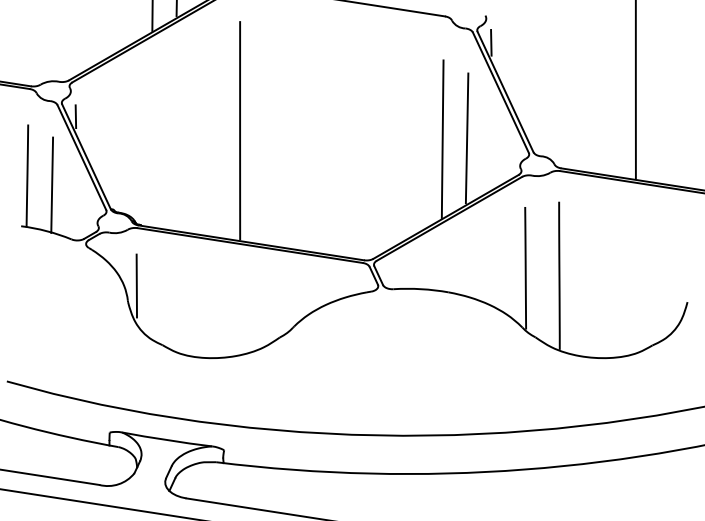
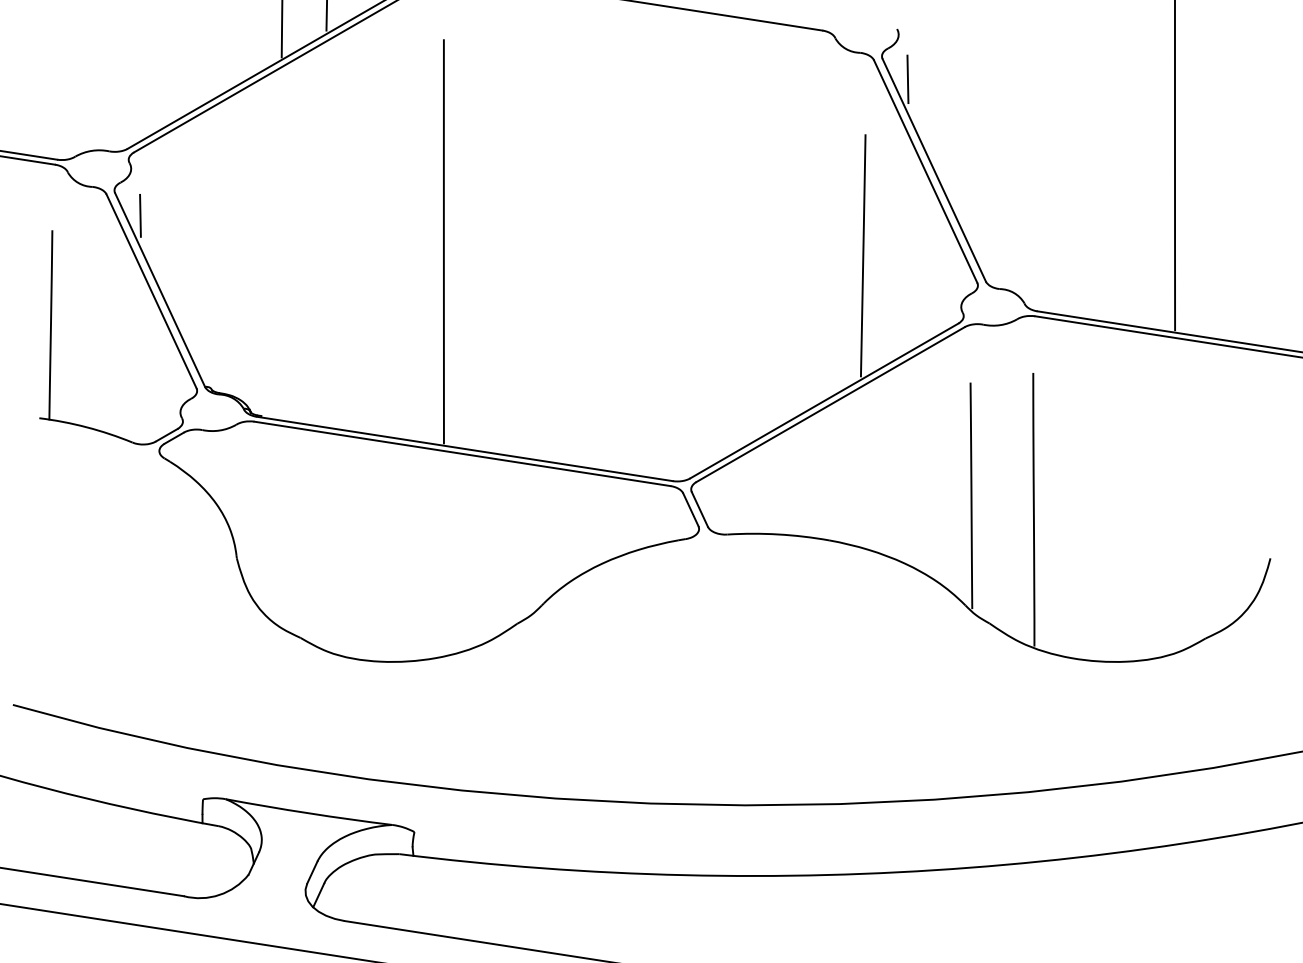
line: (442, 138) -> (817, 256), removed
line: (52, 184) -> (97, 341), removed
line: (136, 285) -> (252, 527), removed

